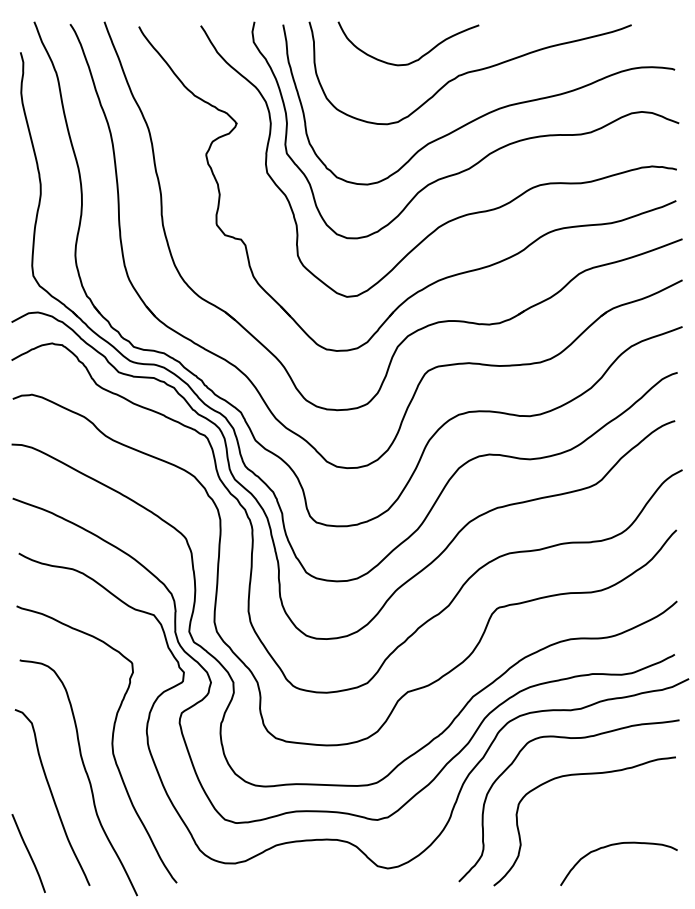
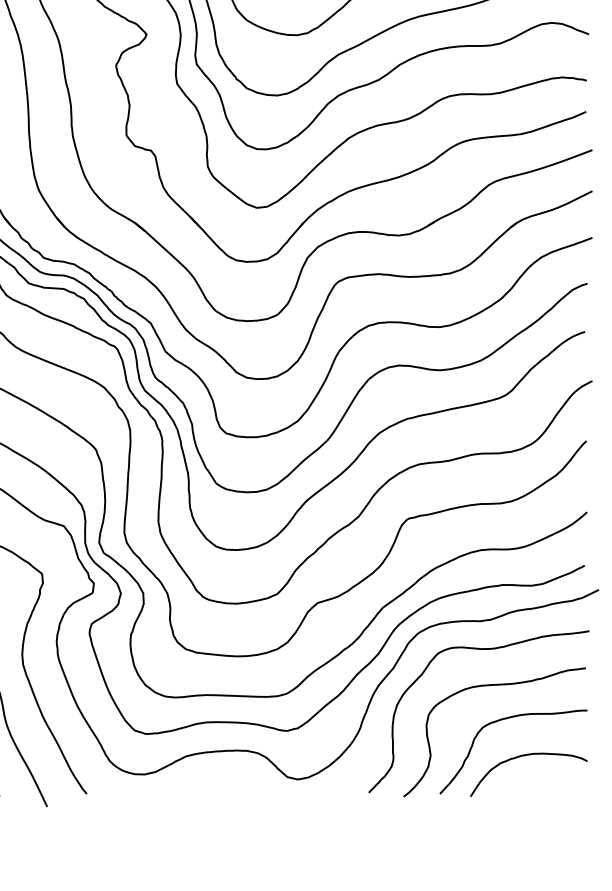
curve: (596, 808) -> (506, 719), added

